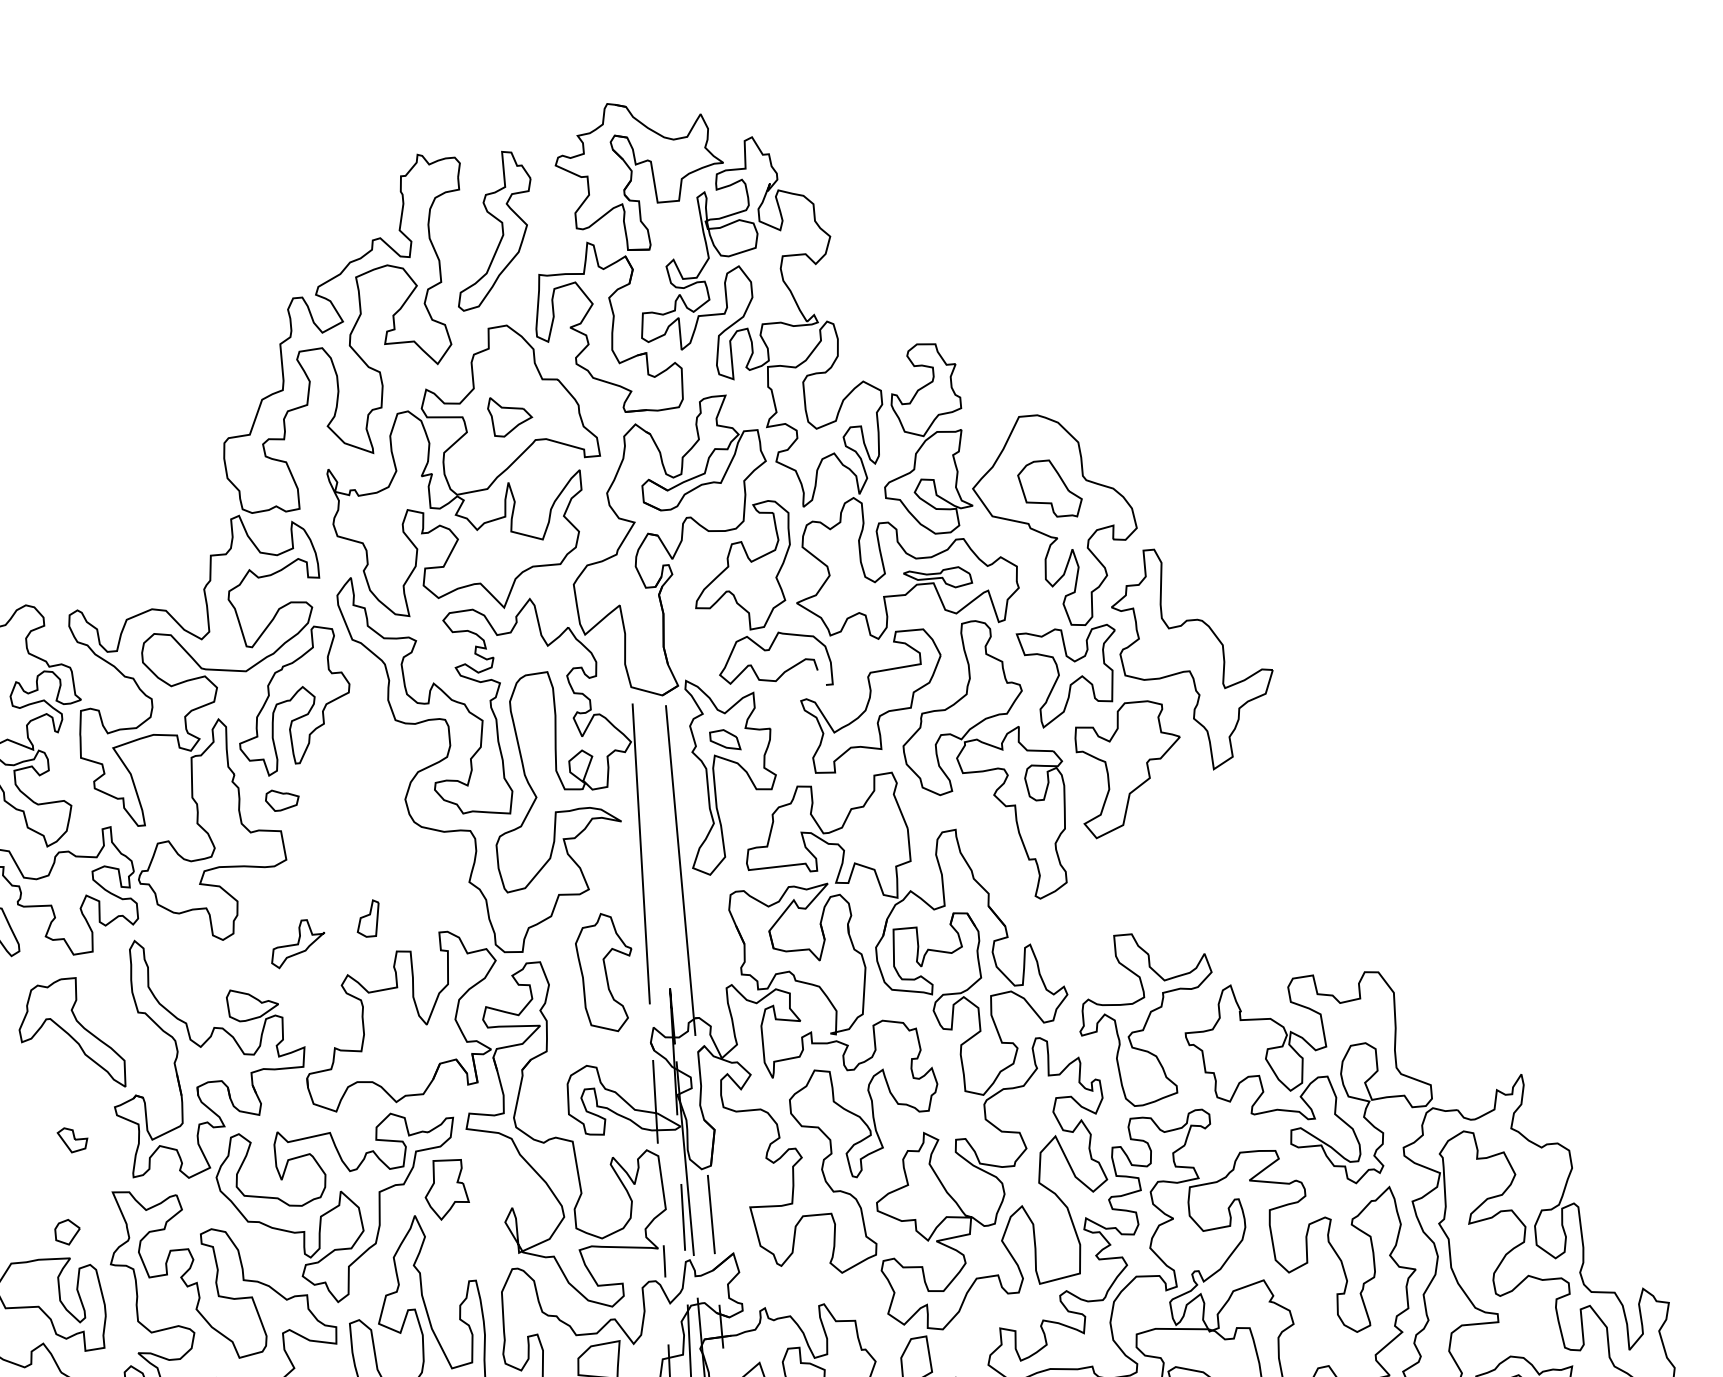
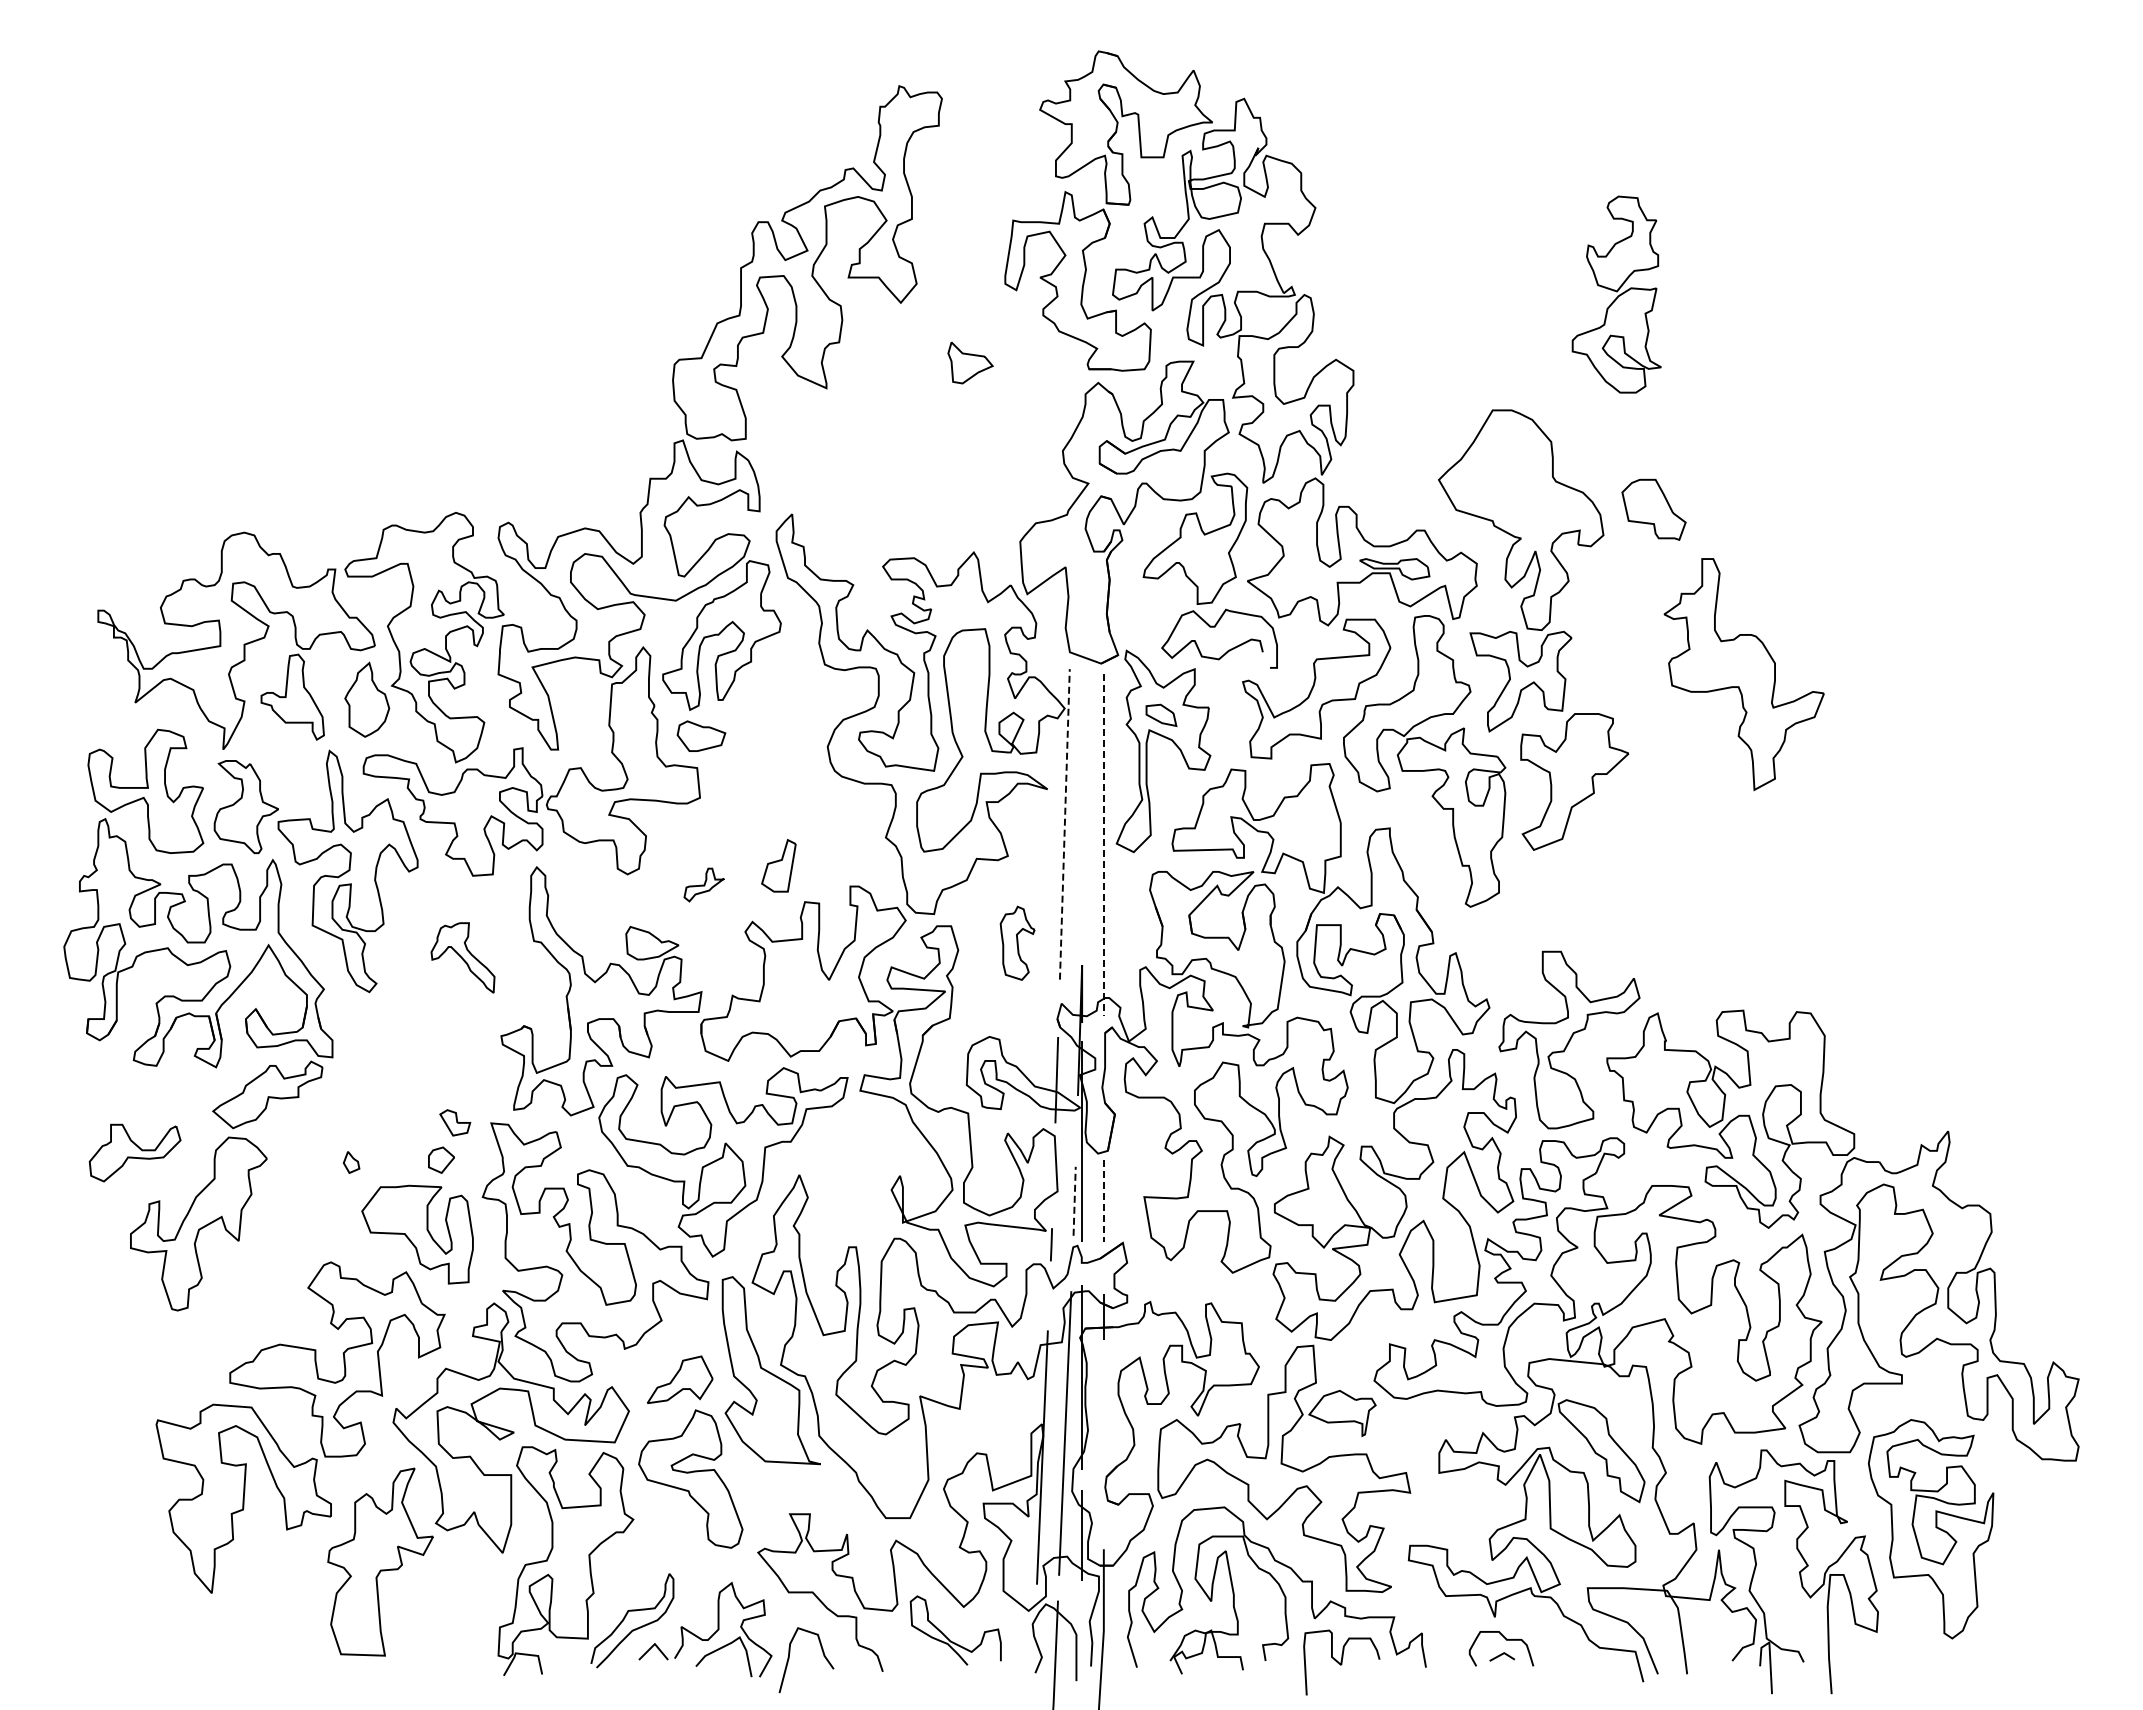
part: (502, 229) -> (979, 170), removed
part: (923, 439) -> (1616, 294), moved
part: (464, 470) -> (918, 414), removed
part: (1049, 489) -> (1653, 509), moved
part: (1193, 658) -> (1743, 674), moved
part: (282, 799) -> (701, 735), size x1.4
line: (640, 853) -> (1064, 823), solid -> dashed
line: (680, 870) -> (1103, 844), solid -> dashed
part: (368, 918) -> (778, 865), size x1.4
part: (298, 943) -> (704, 884), size x0.7
part: (605, 973) -> (1017, 943), size x0.6
part: (70, 1034) -> (462, 957), size x0.6
part: (73, 1139) -> (455, 1122), moved
part: (446, 1188) -> (834, 1150), removed
line: (711, 1215) -> (1103, 1201), solid -> dashed
line: (682, 1216) -> (1074, 1200), solid -> dashed

